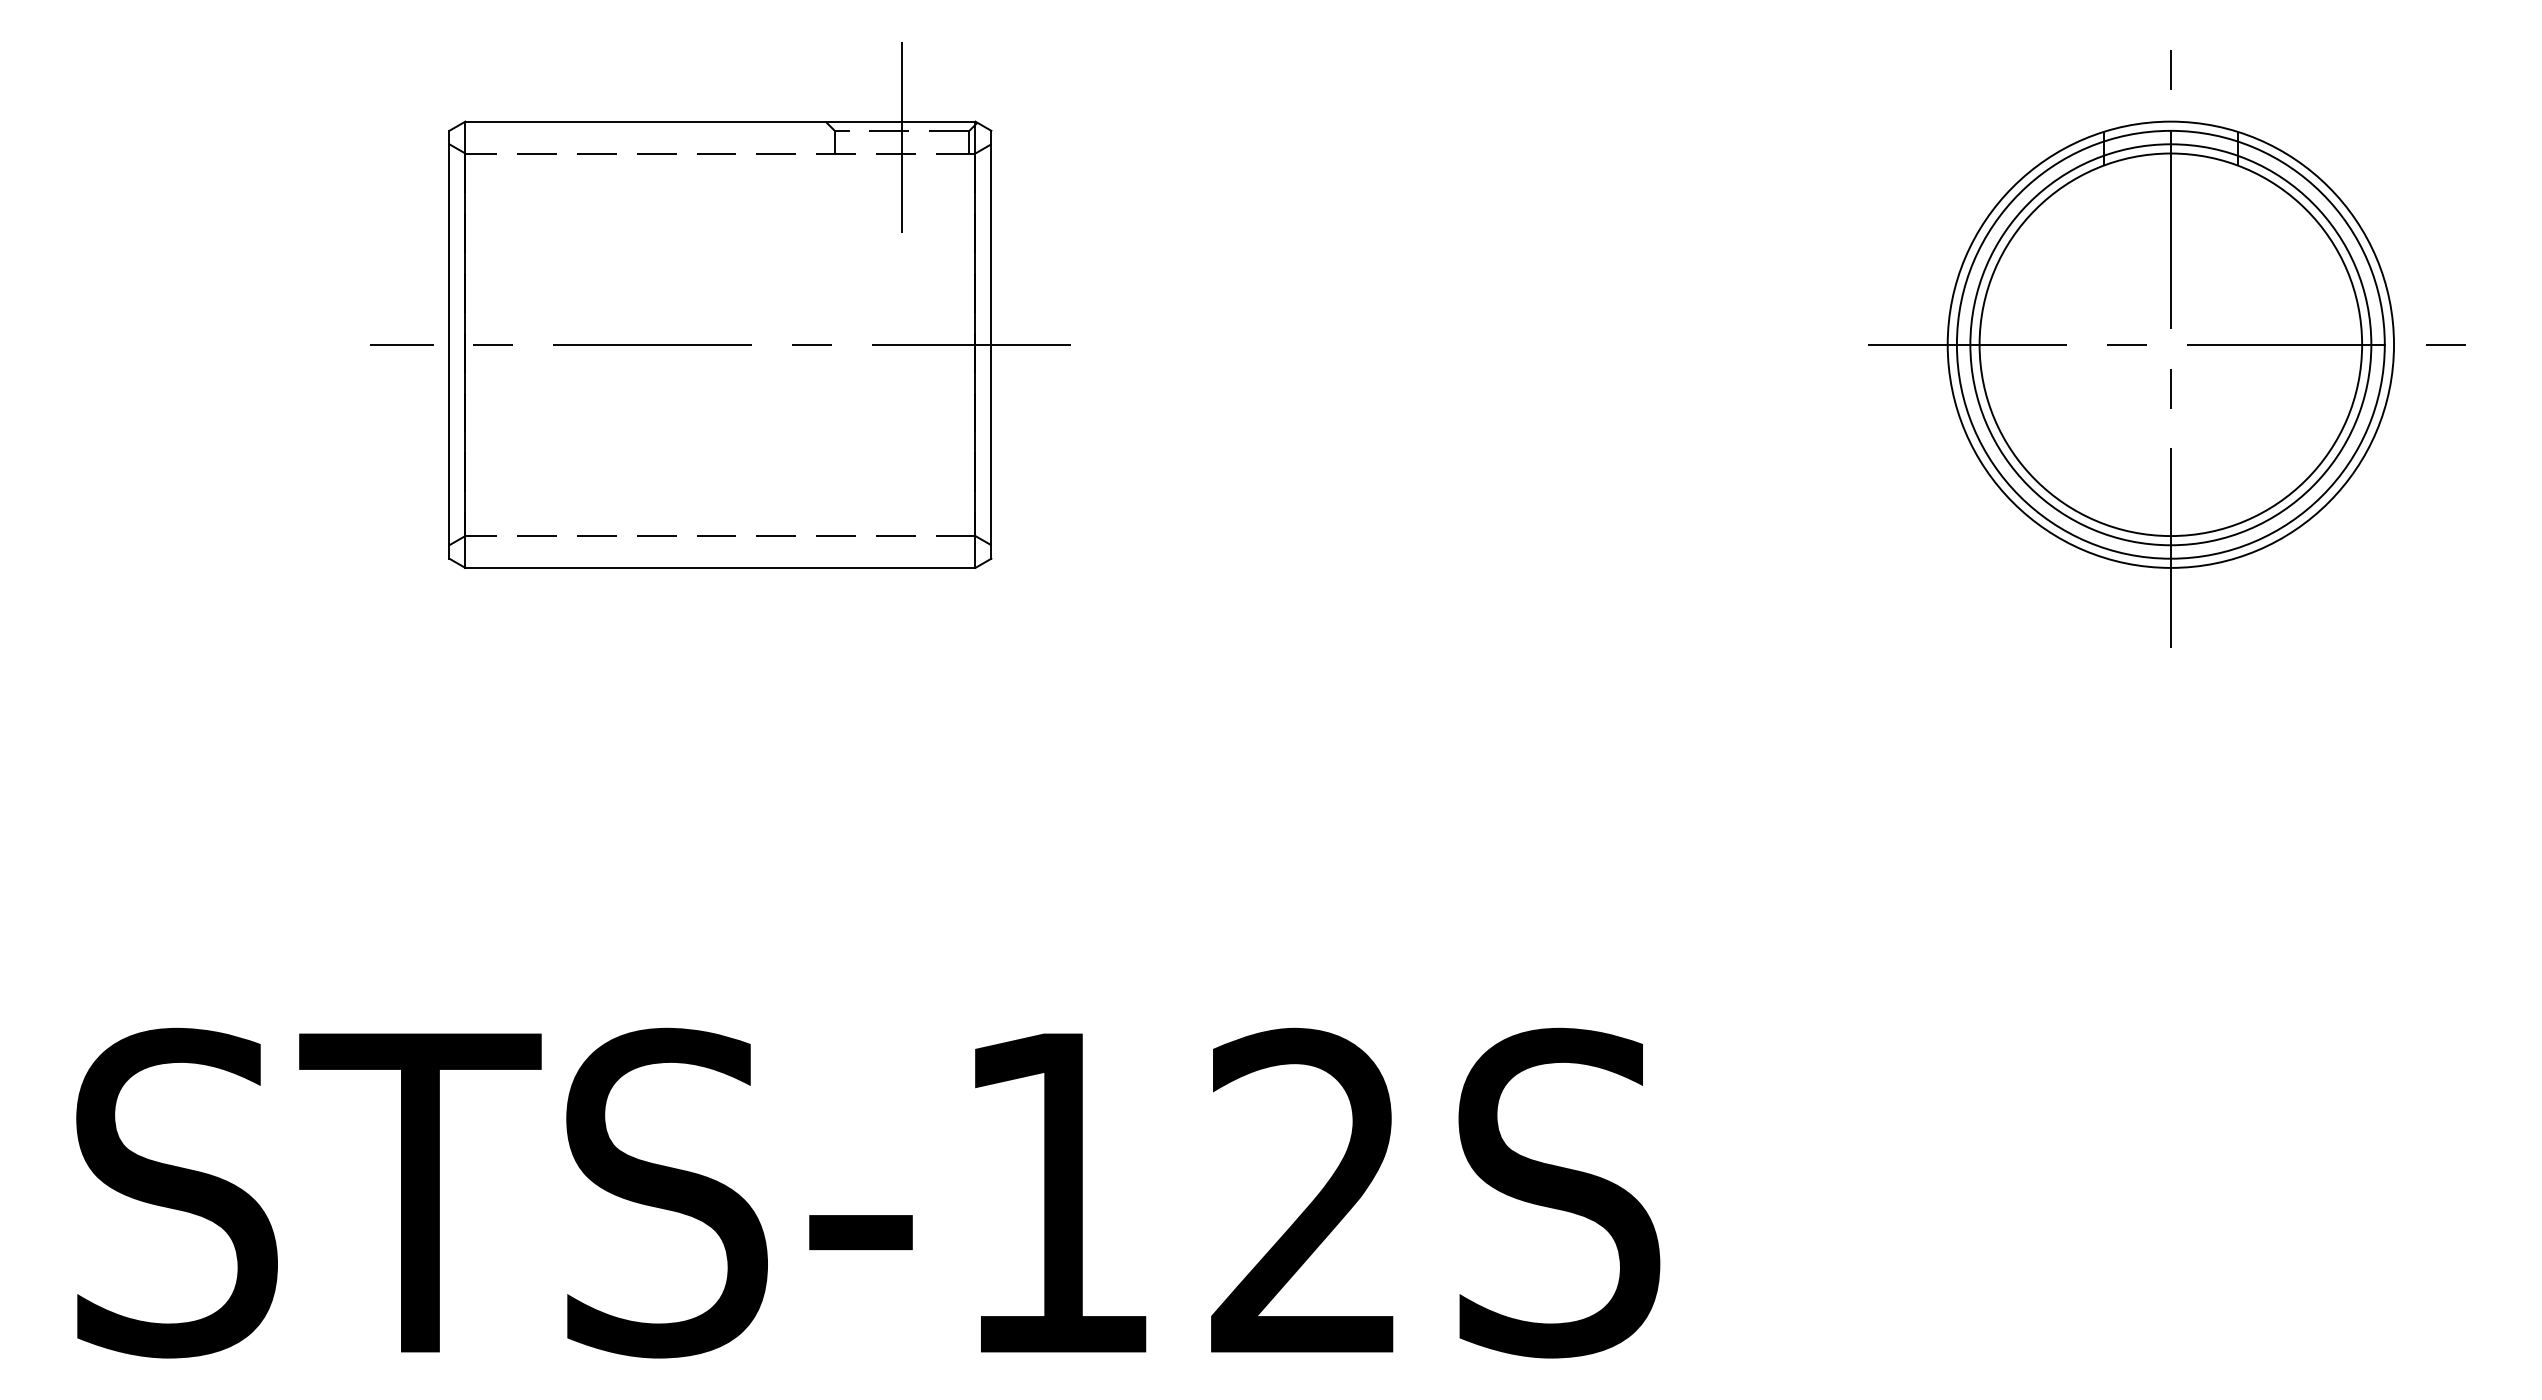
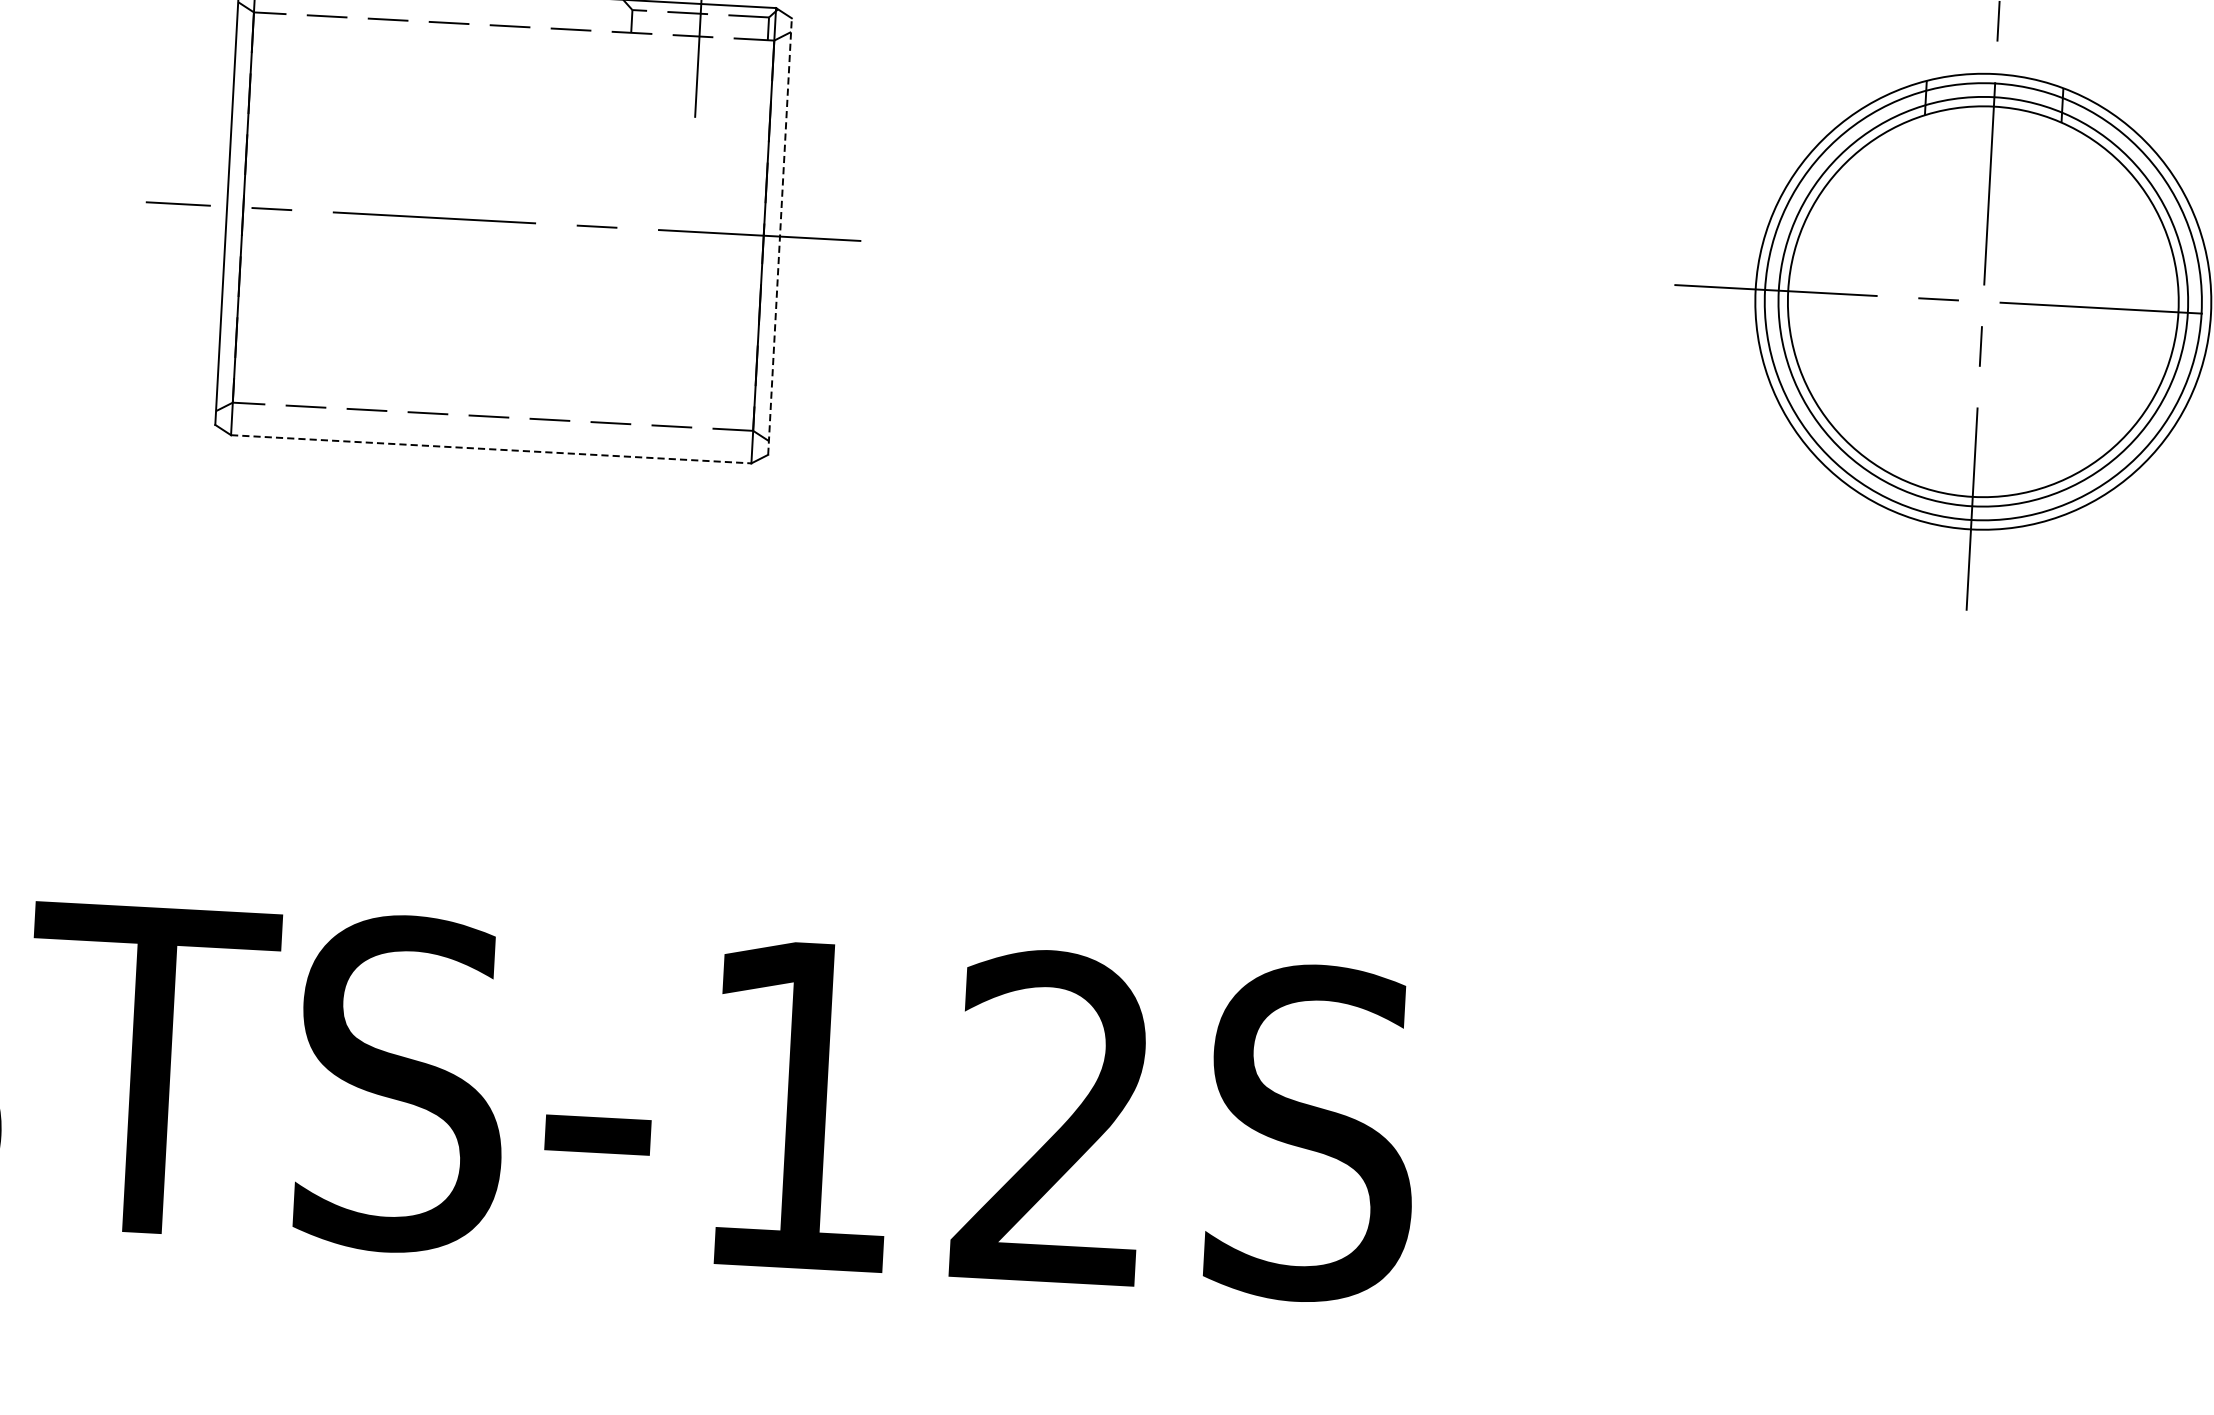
line: (991, 344) -> (780, 236), solid -> dashed
line: (720, 567) -> (491, 448), solid -> dashed

